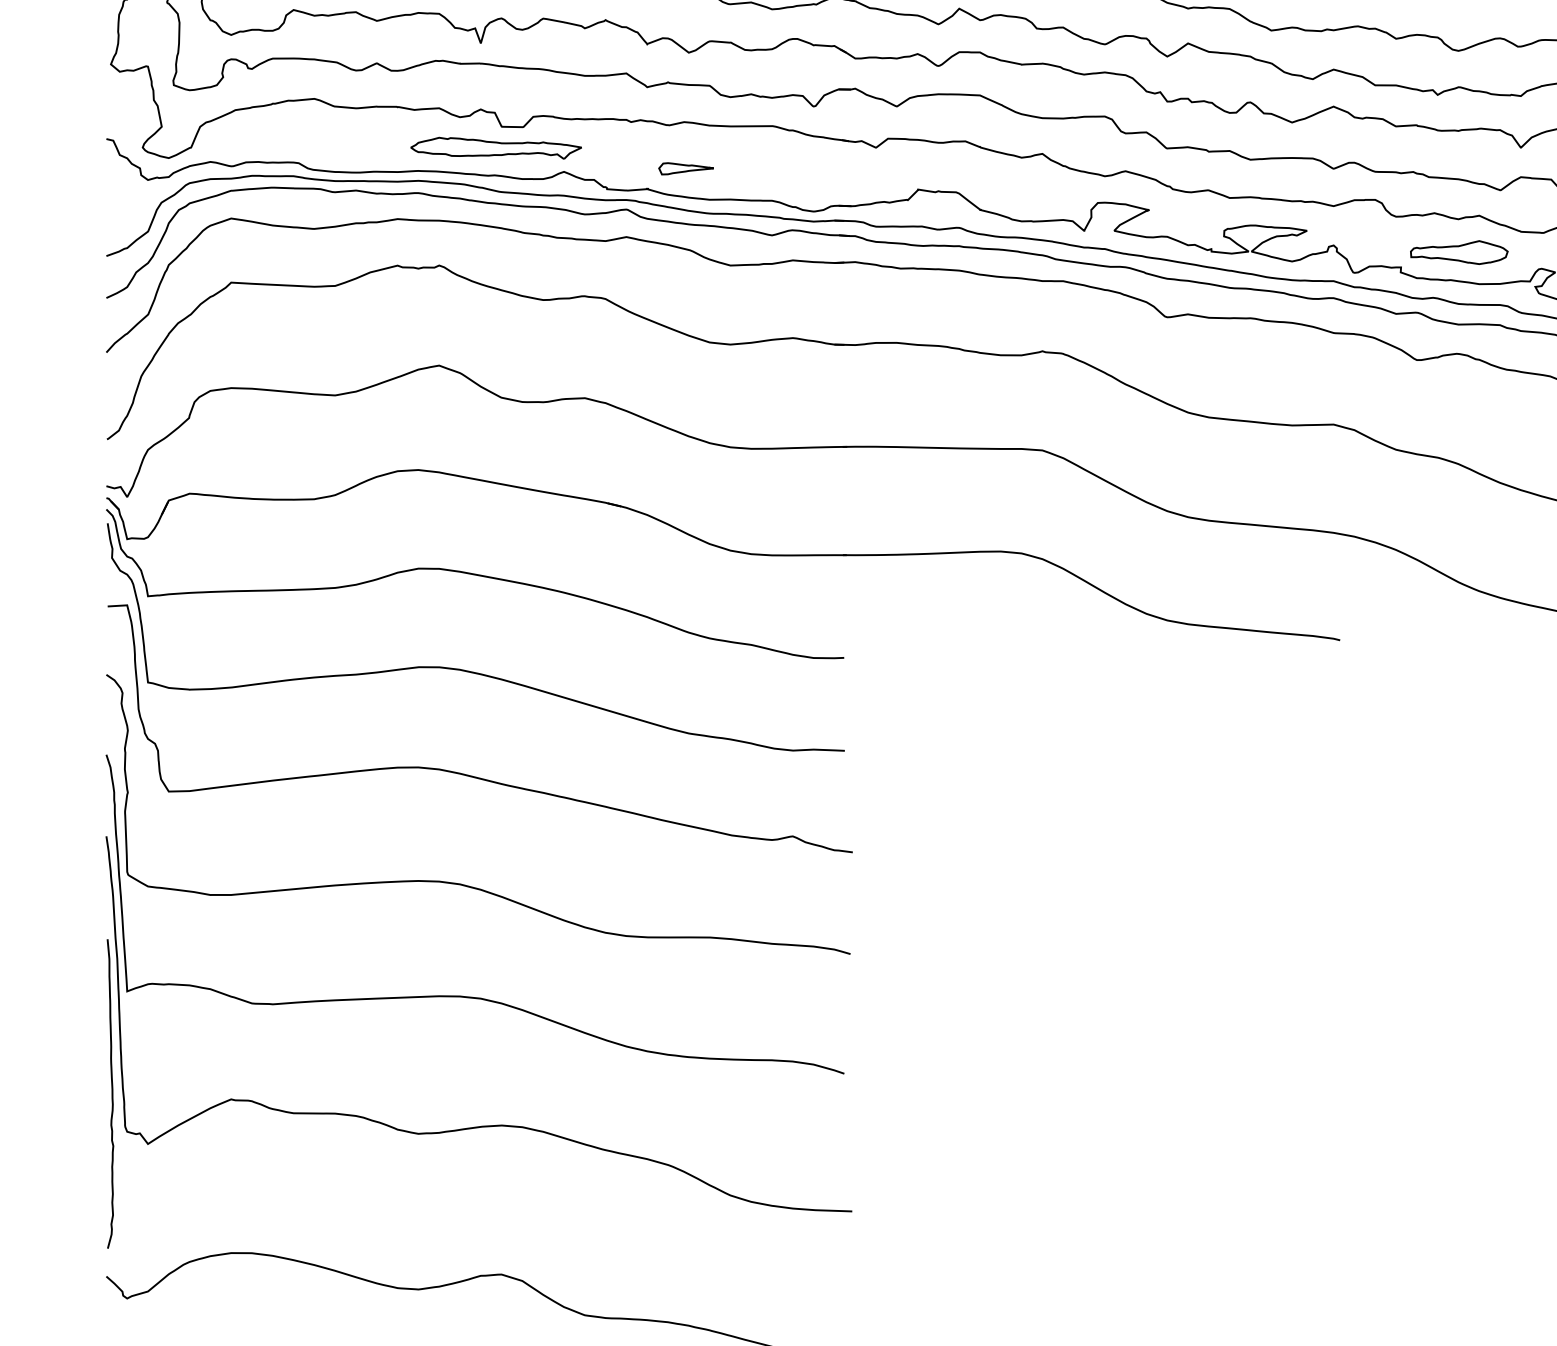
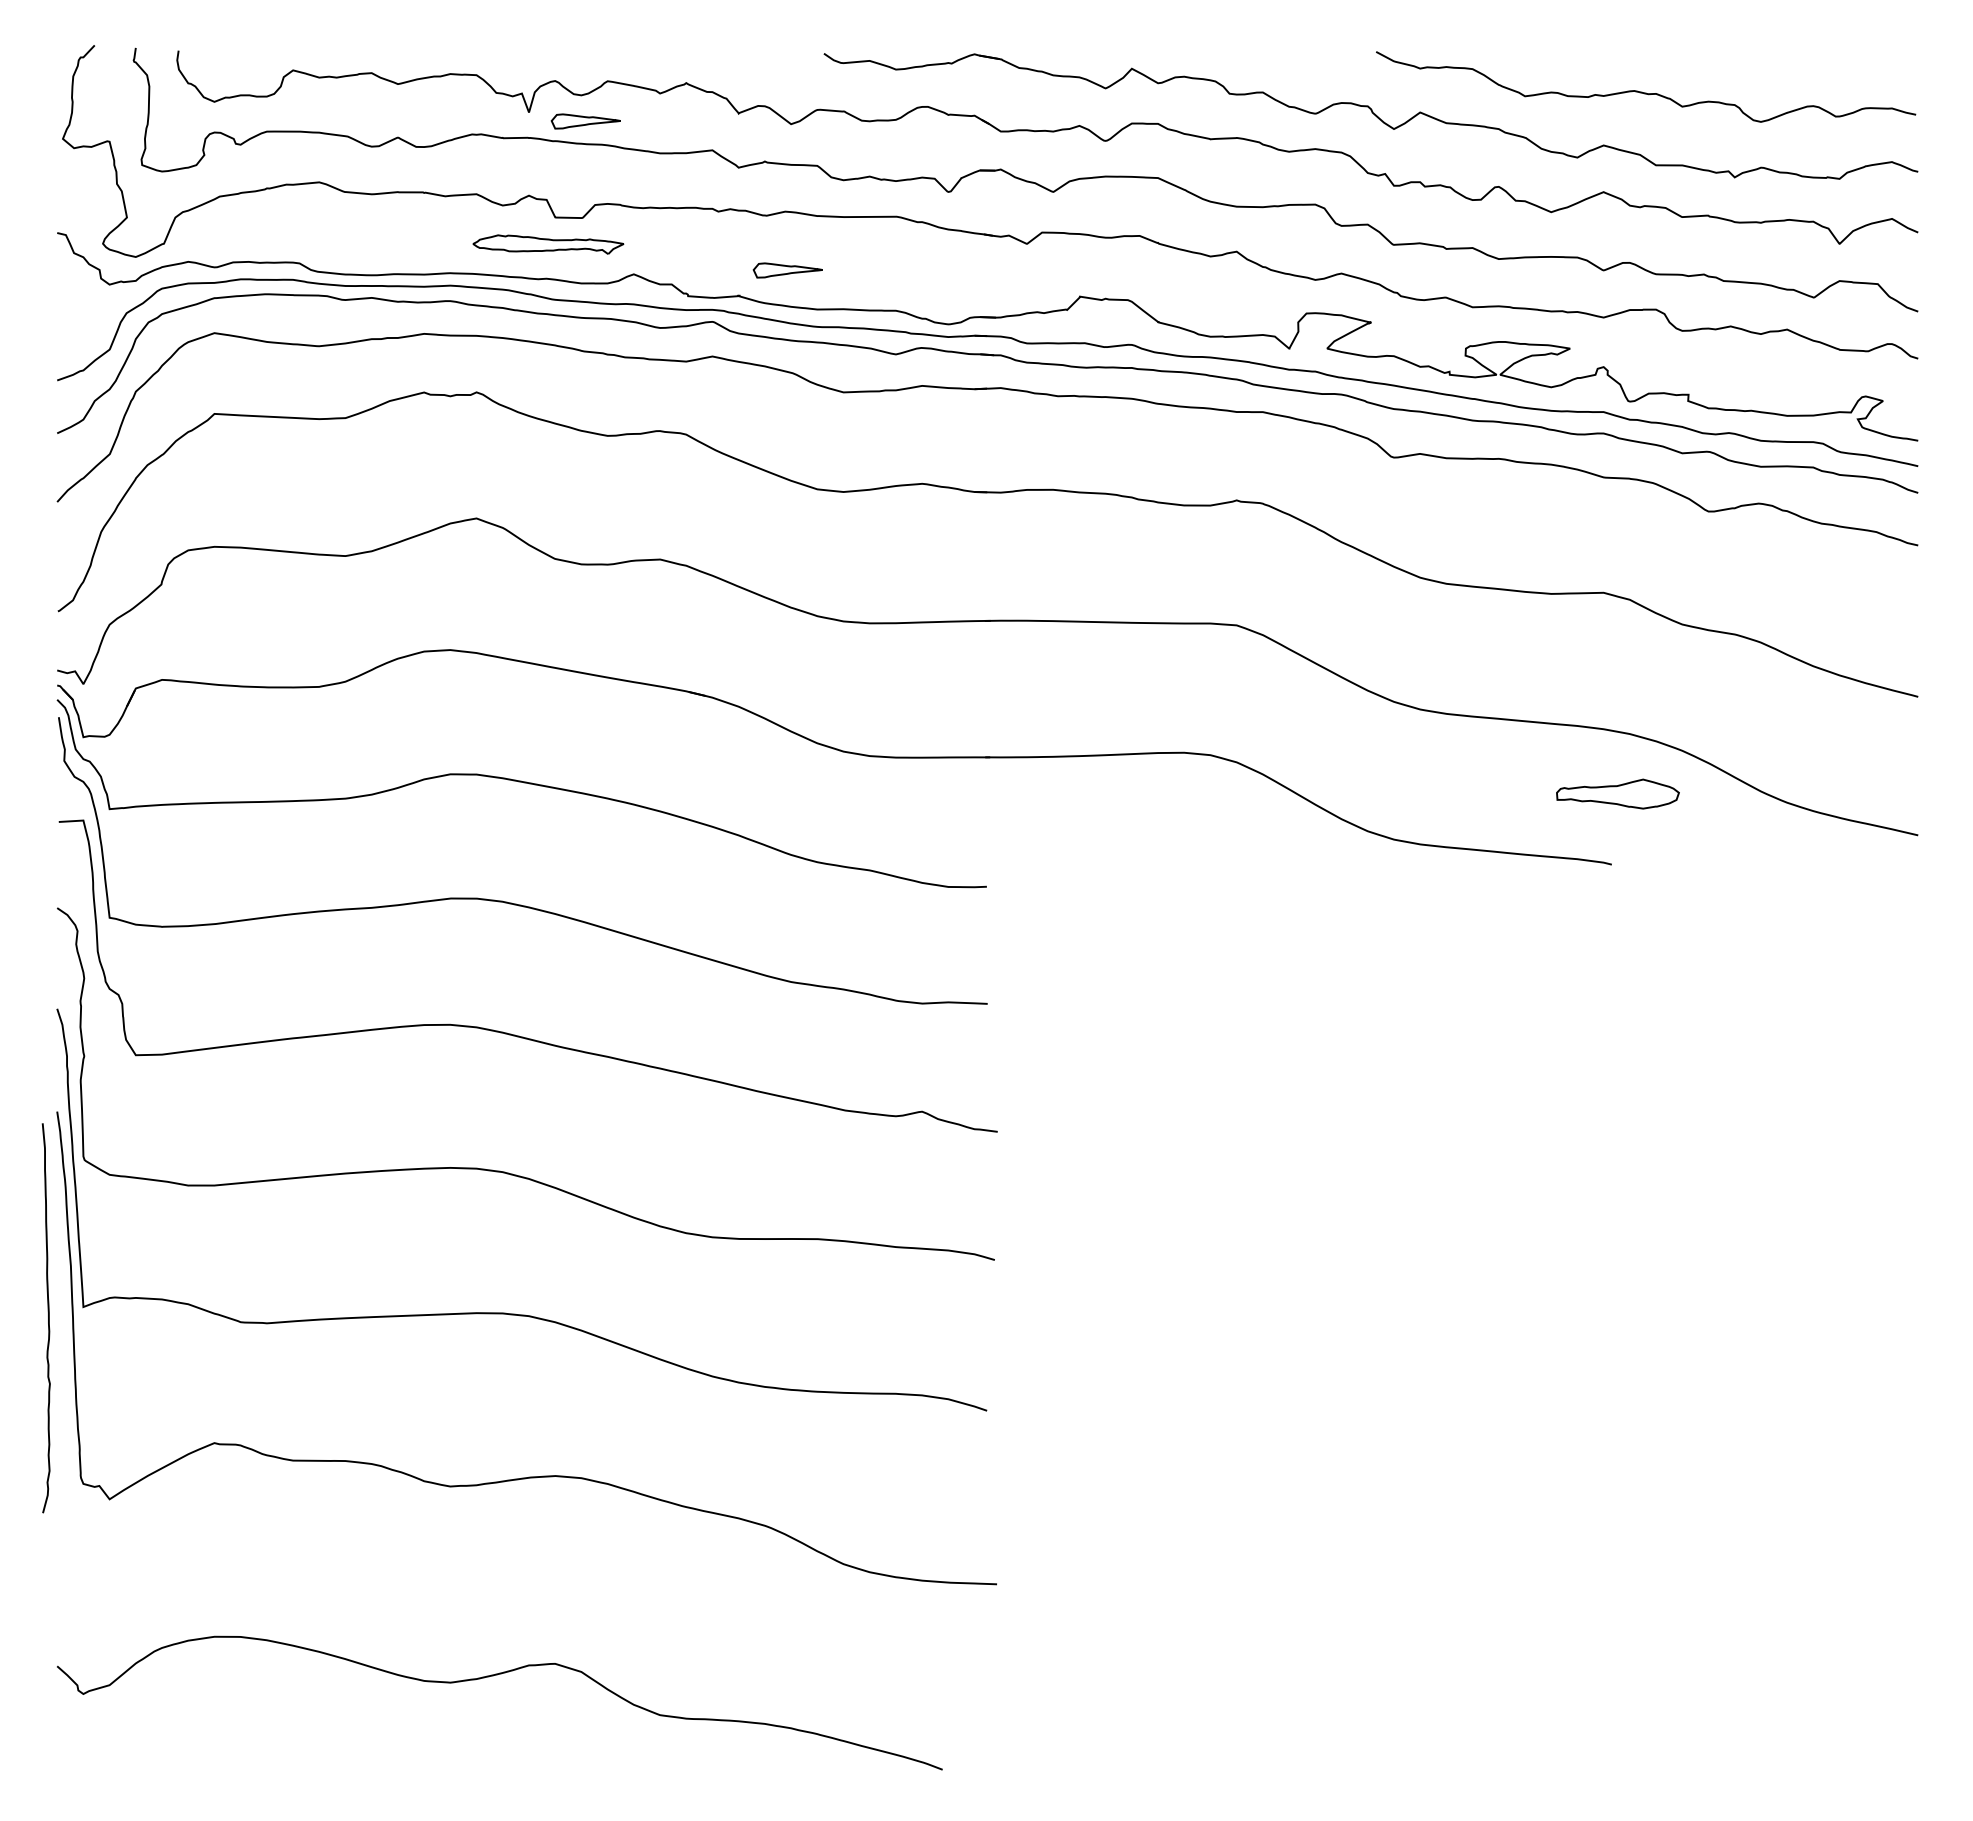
part: (525, 50) -> (585, 121), added
part: (496, 148) -> (548, 244), size x0.7
part: (1458, 252) -> (1617, 793), moved
curve: (112, 1094) -> (48, 1318), moved

